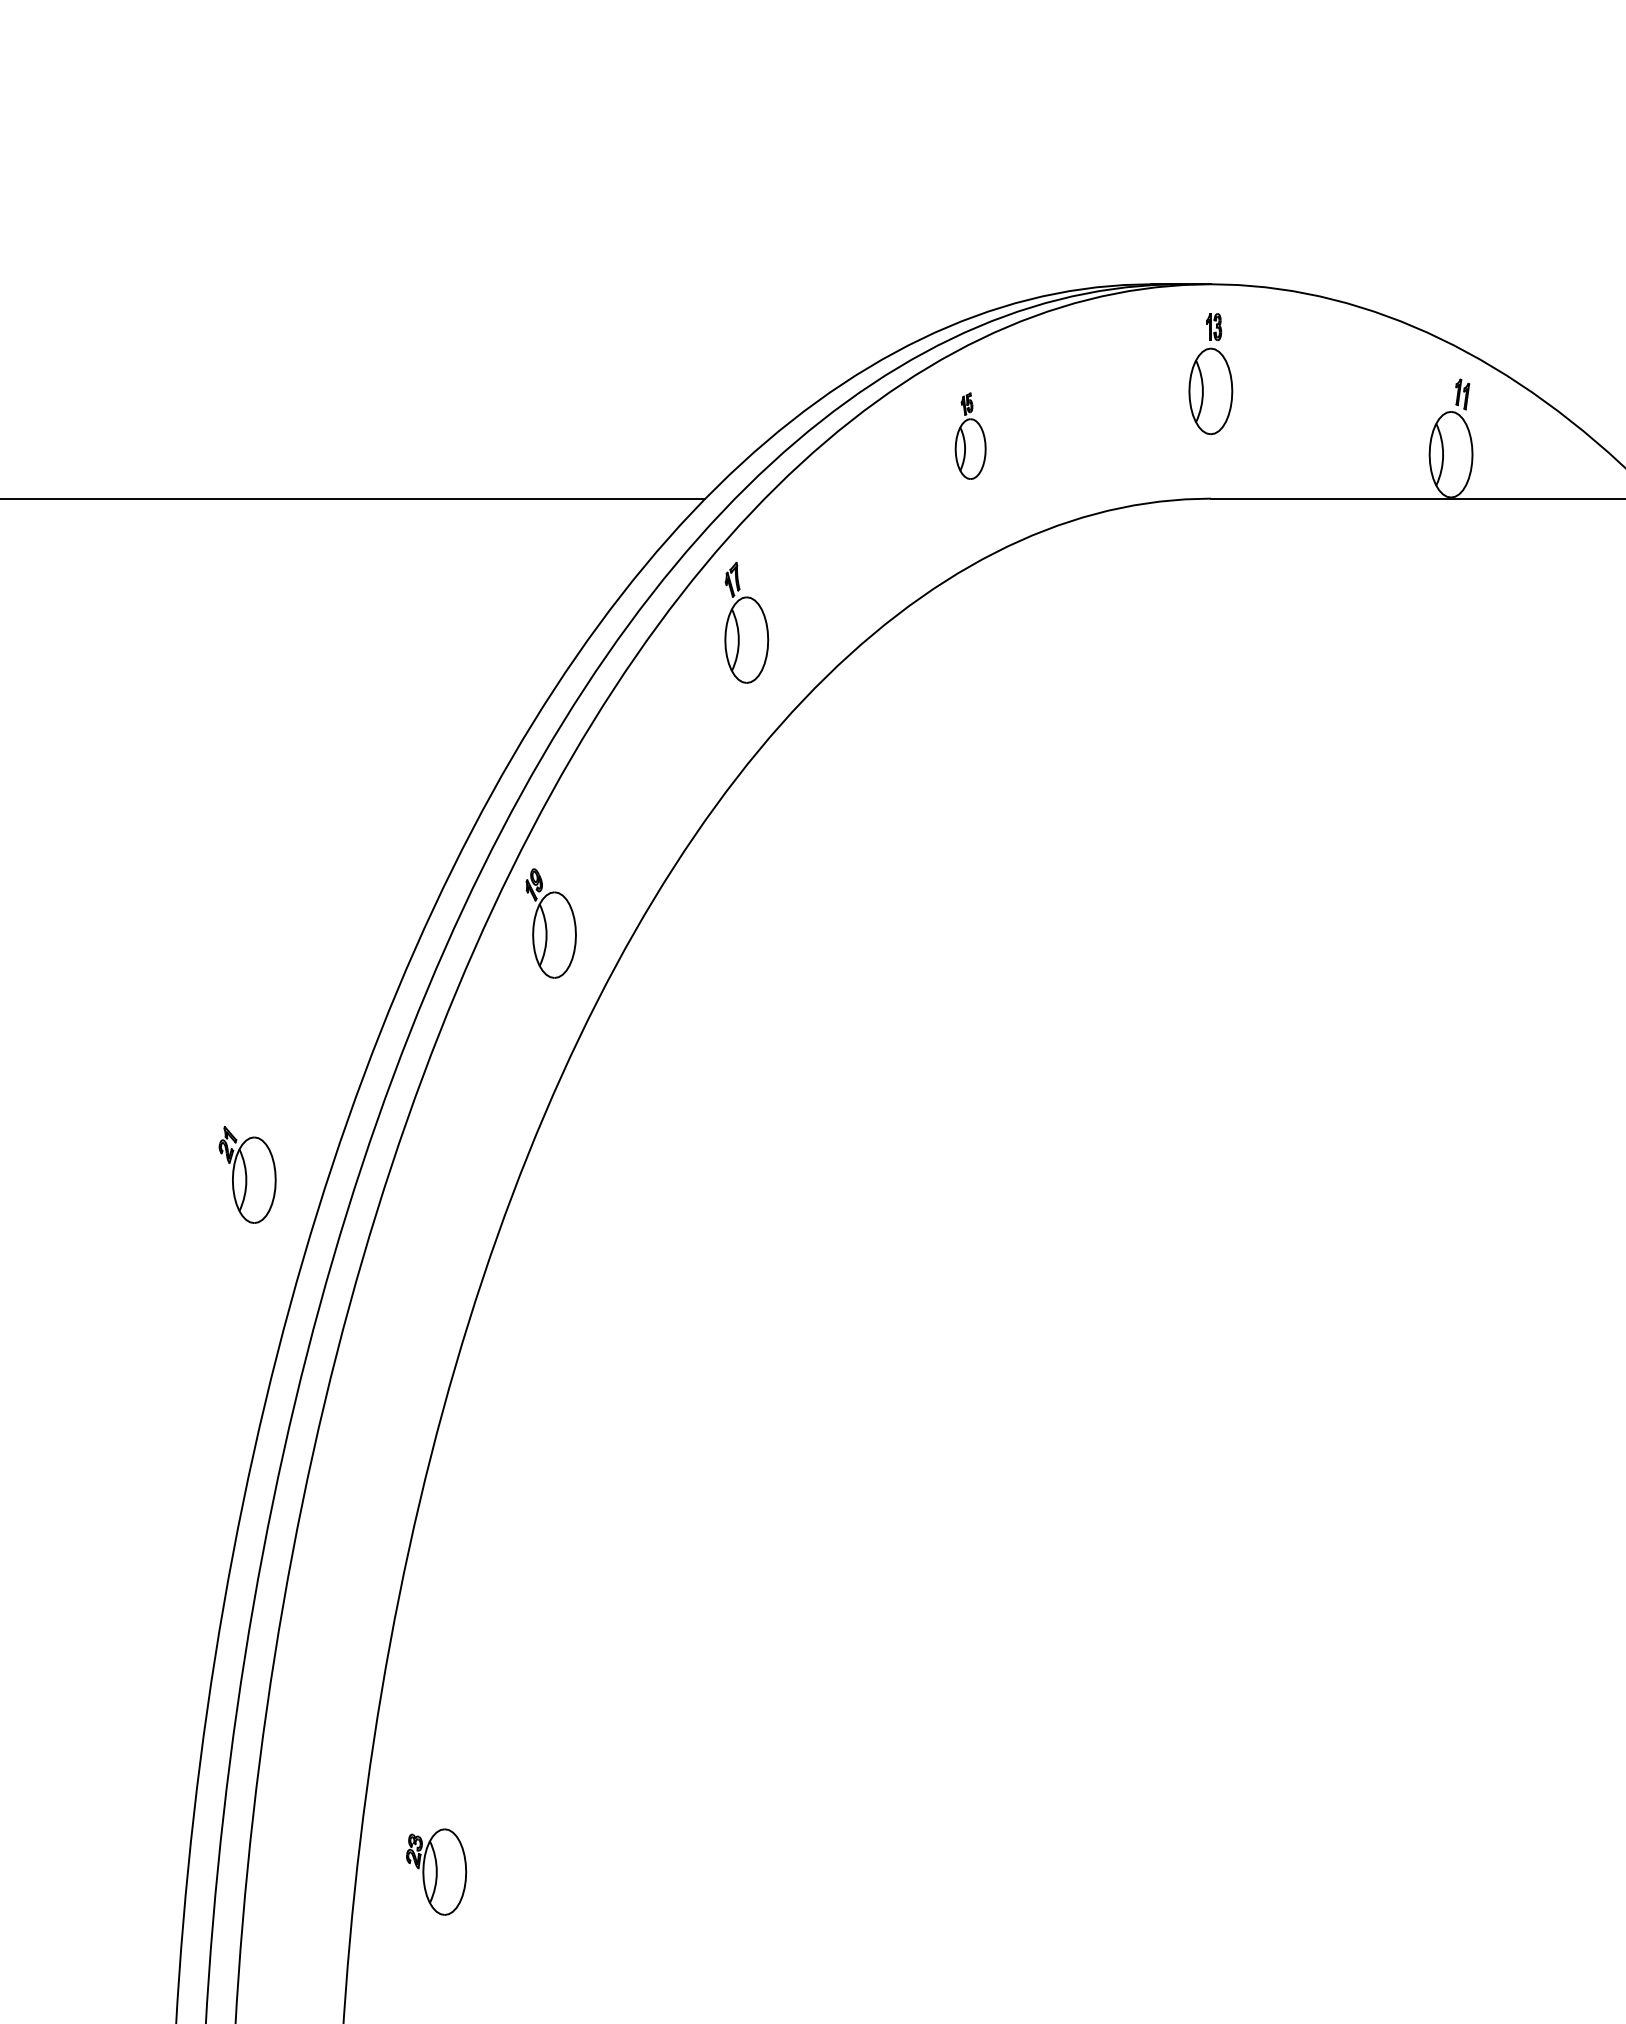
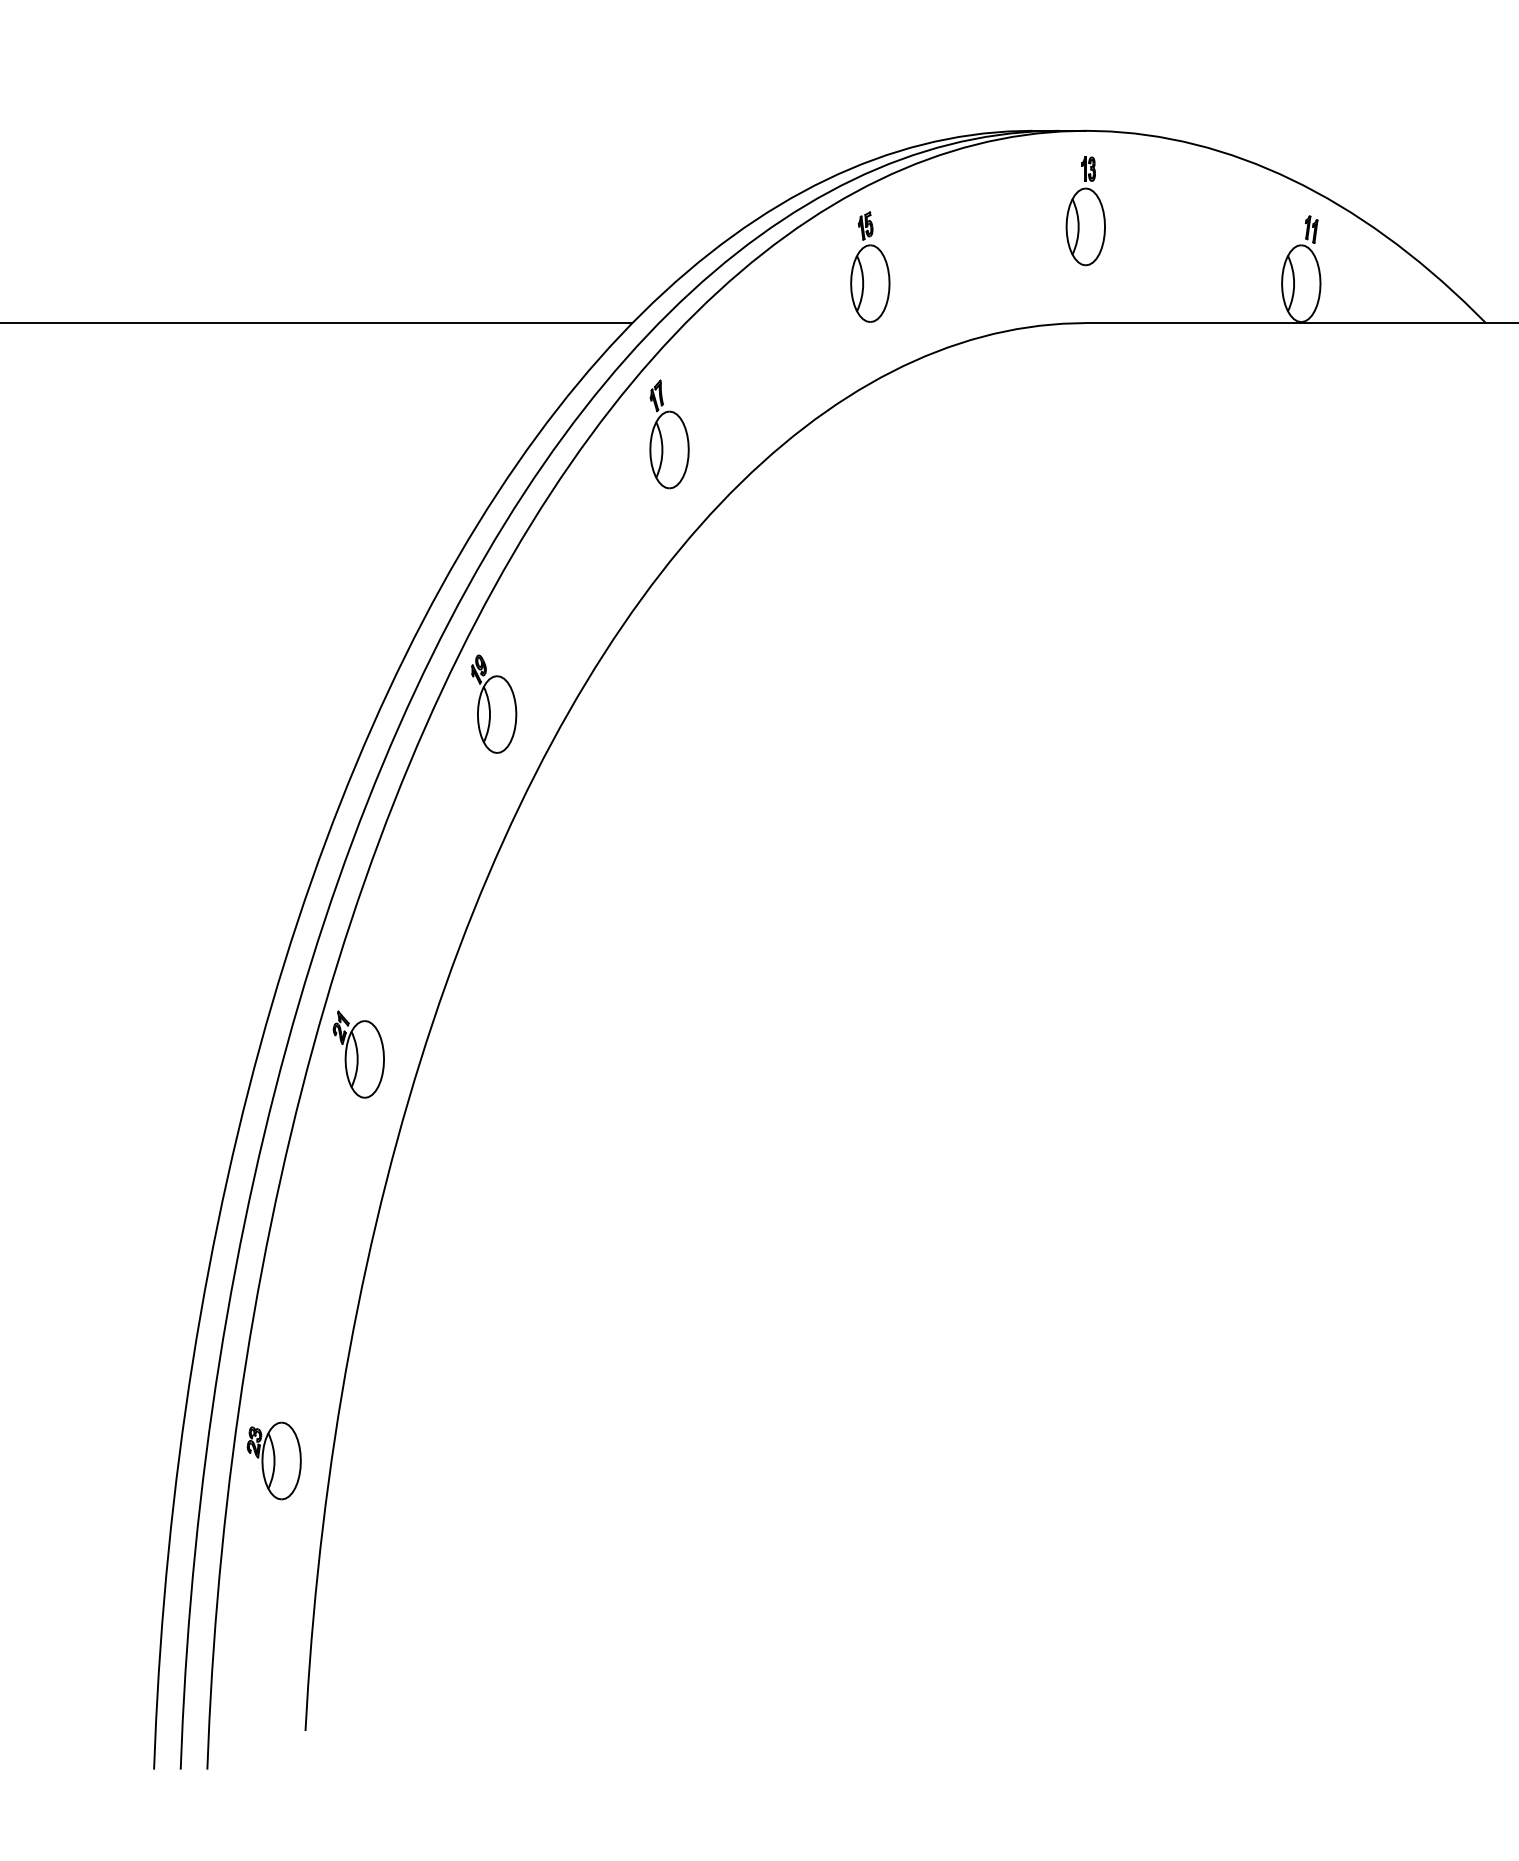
part: (970, 435) -> (870, 266), size x1.43
part: (247, 1174) -> (358, 1054), moved
part: (435, 1871) -> (273, 1460), moved

